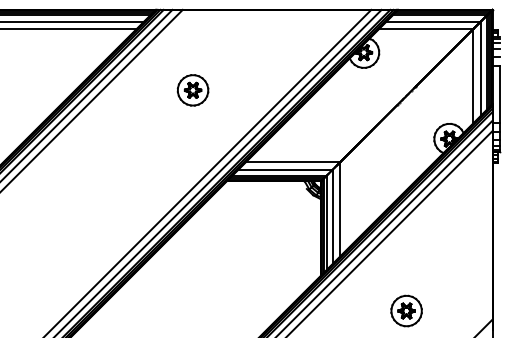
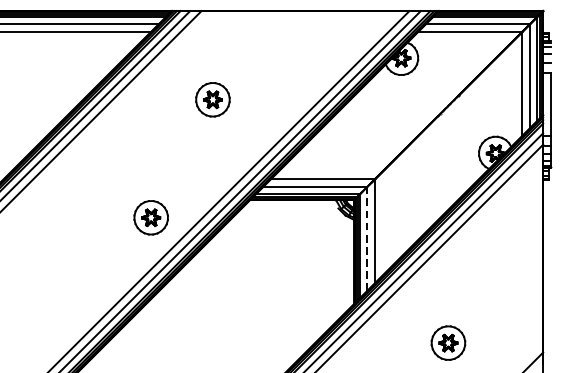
part: (136, 197) -> (150, 217), added
line: (332, 216) -> (366, 238), solid -> dashed

